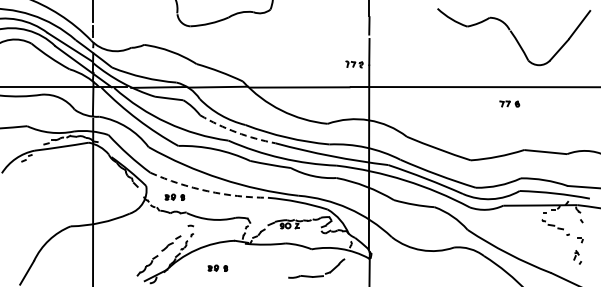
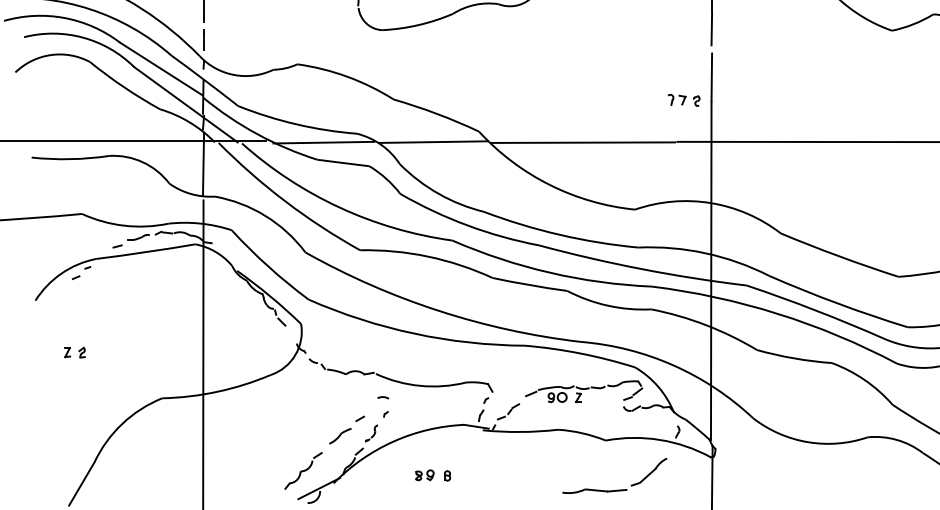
arc: (236, 132) -> (467, 225), dashed -> solid
arc: (207, 191) -> (413, 334), dashed -> solid
part: (174, 196) -> (353, 343), removed
part: (23, 201) -> (75, 352), added

